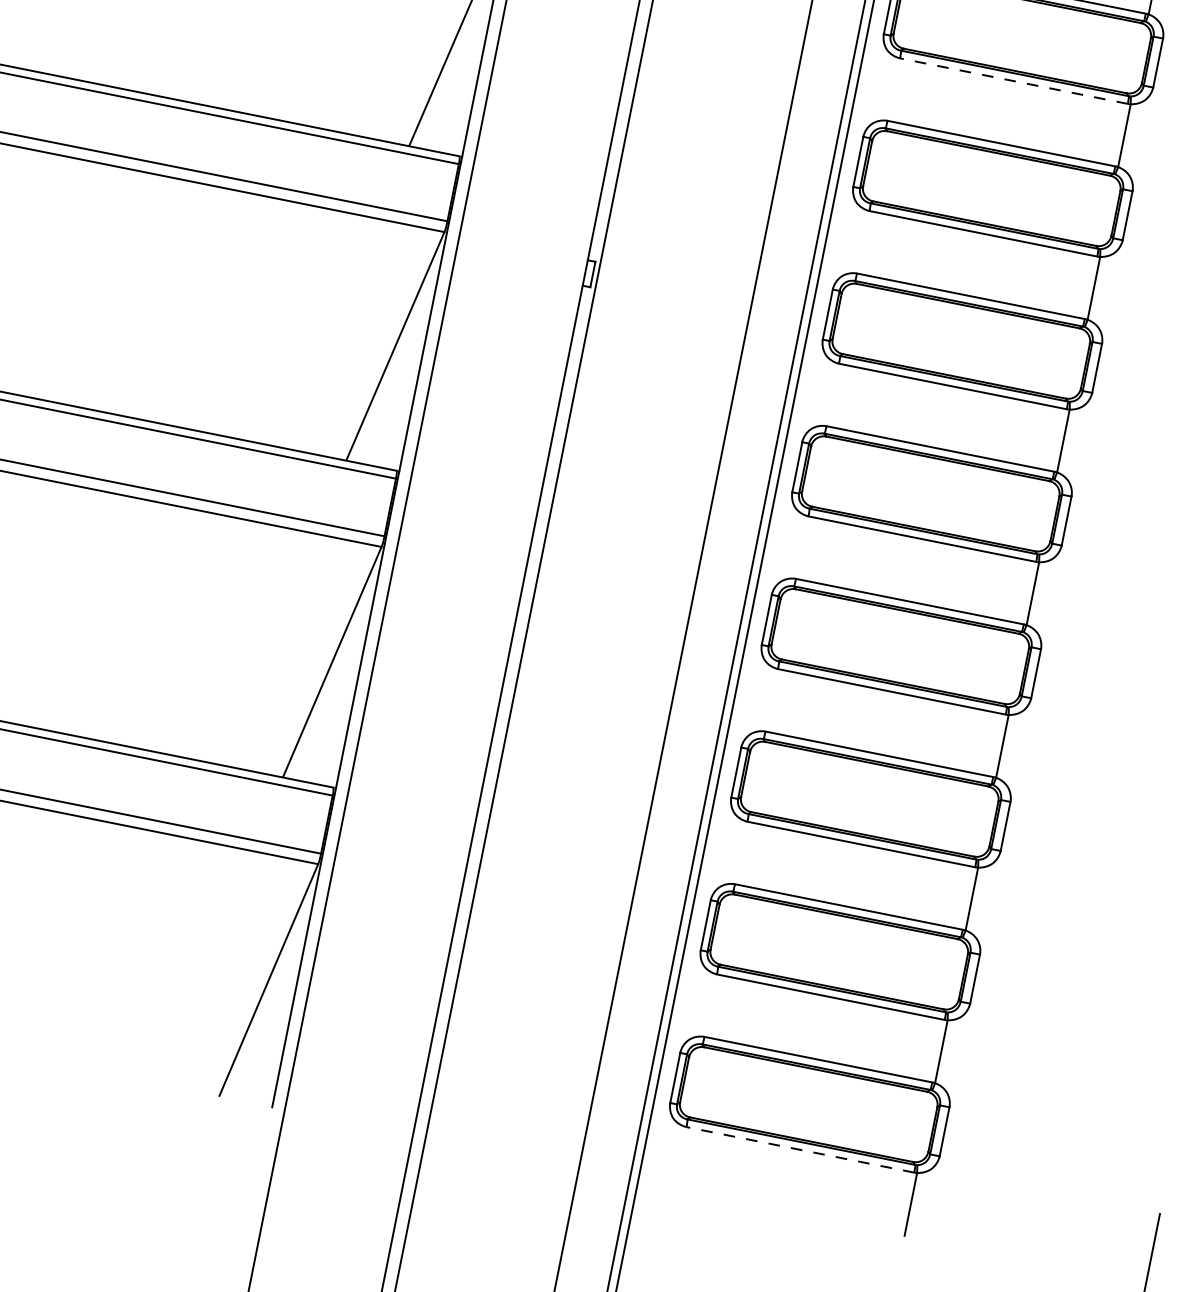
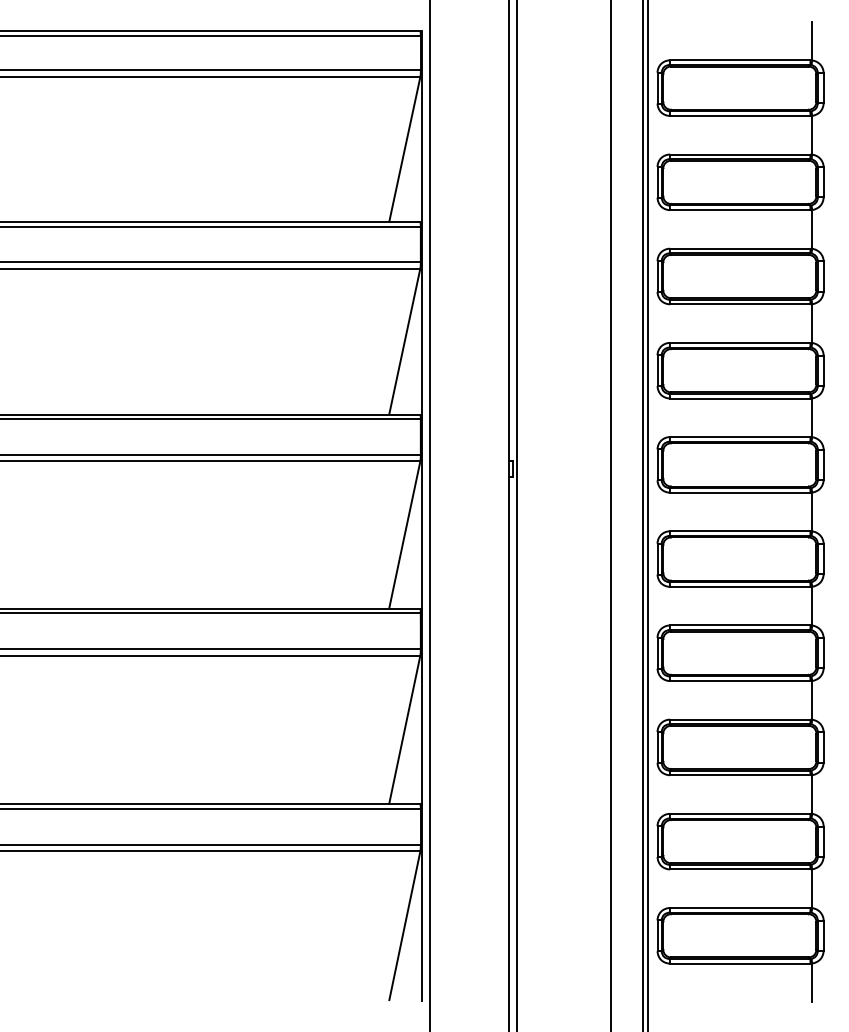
line: (1012, 81) -> (739, 304), dashed -> solid
line: (799, 1149) -> (739, 963), dashed -> solid

